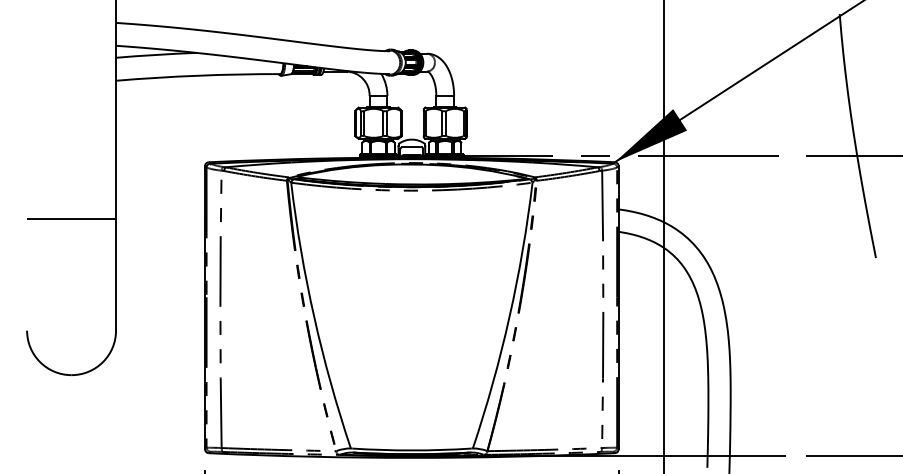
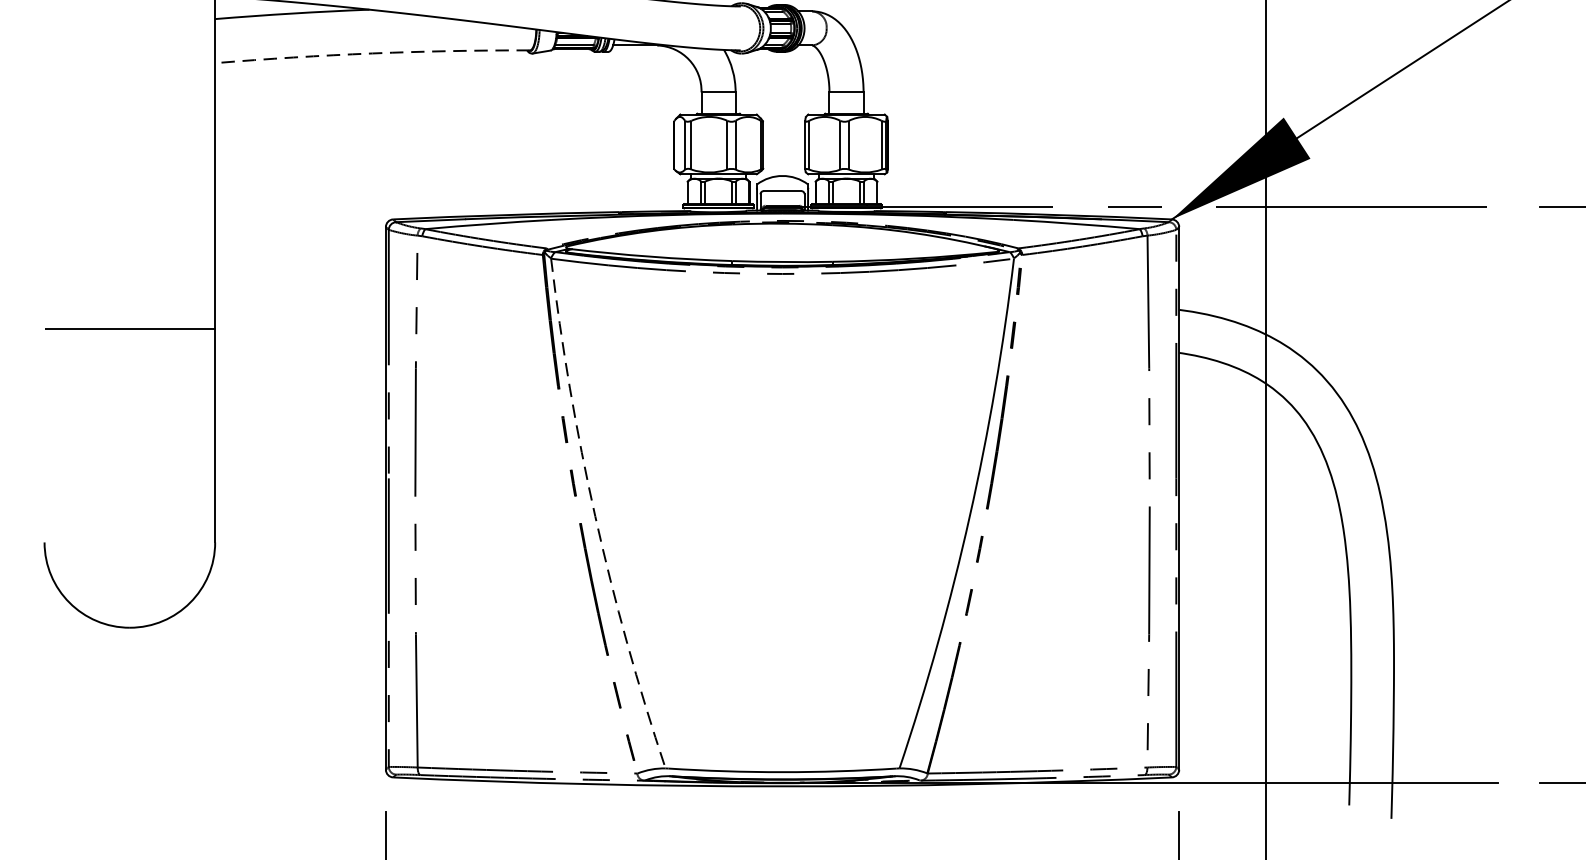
arc: (198, 75) -> (373, 53), solid -> dashed
arc: (314, 317) -> (595, 517), solid -> dashed

